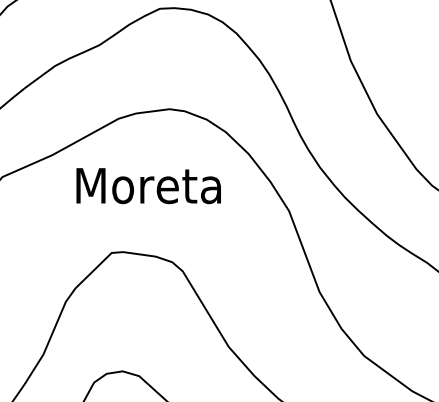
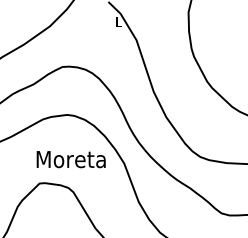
text: (147, 185) -> (70, 159), moved

